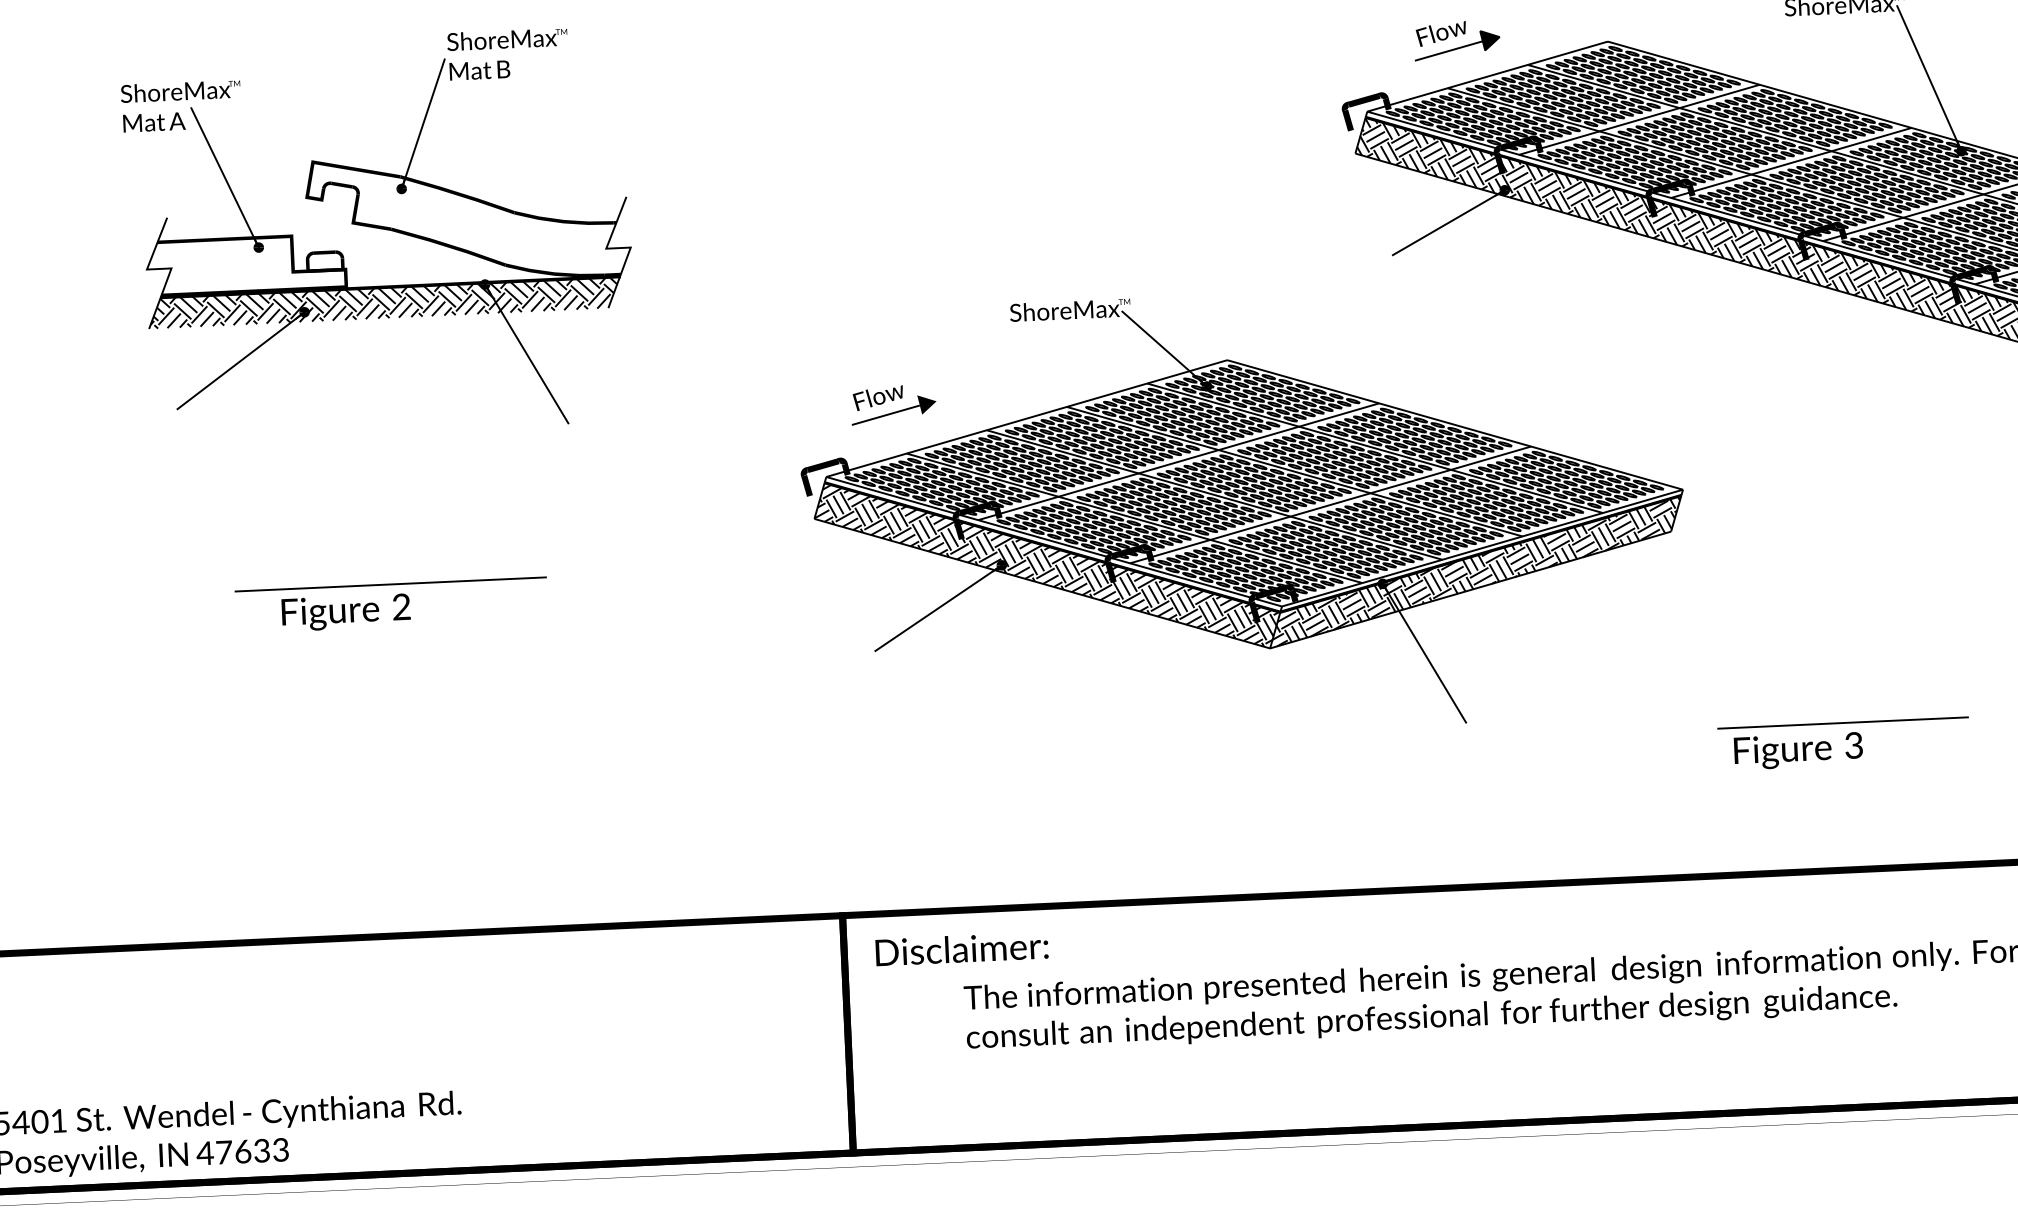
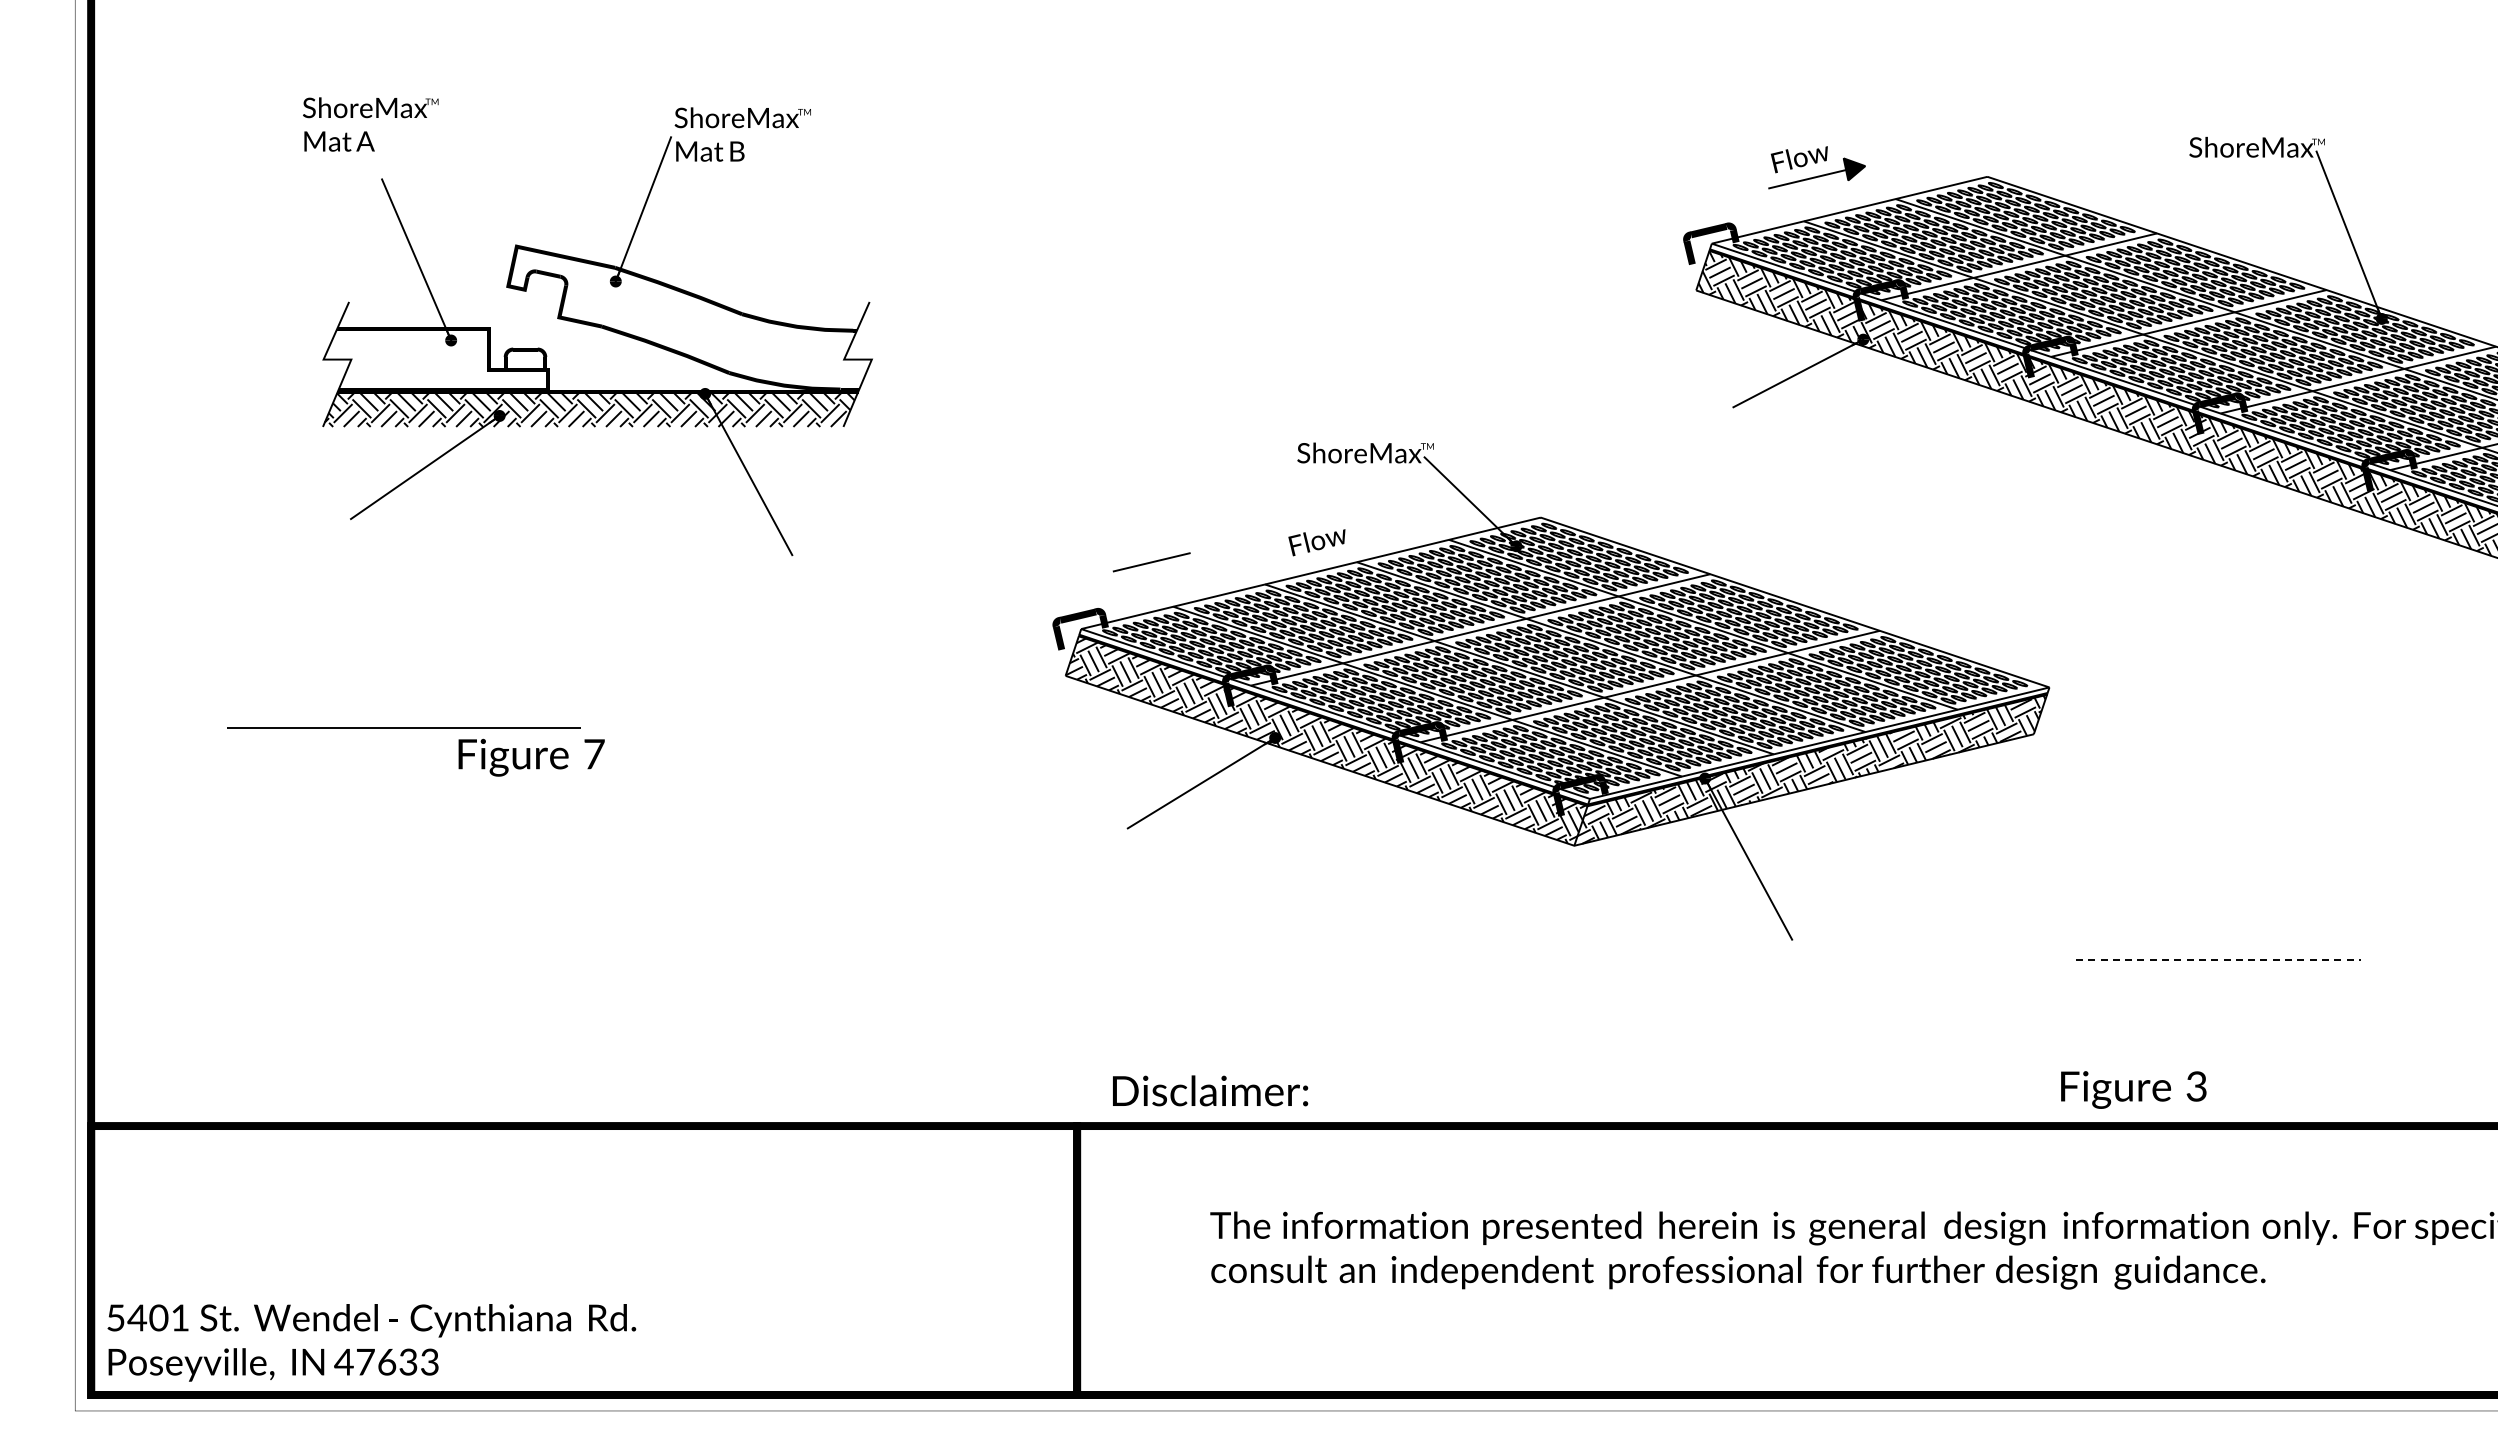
text: (181, 106) -> (370, 124), moved
text: (877, 398) -> (1316, 542), moved
fill: (926, 404) -> (1198, 552), removed
line: (390, 583) -> (403, 727), moved
text: (401, 607) -> (594, 754), 2 -> 7
line: (1843, 722) -> (2218, 959), solid -> dashed
text: (1798, 750) -> (2133, 1089), moved
text: (962, 948) -> (1210, 1090), moved

